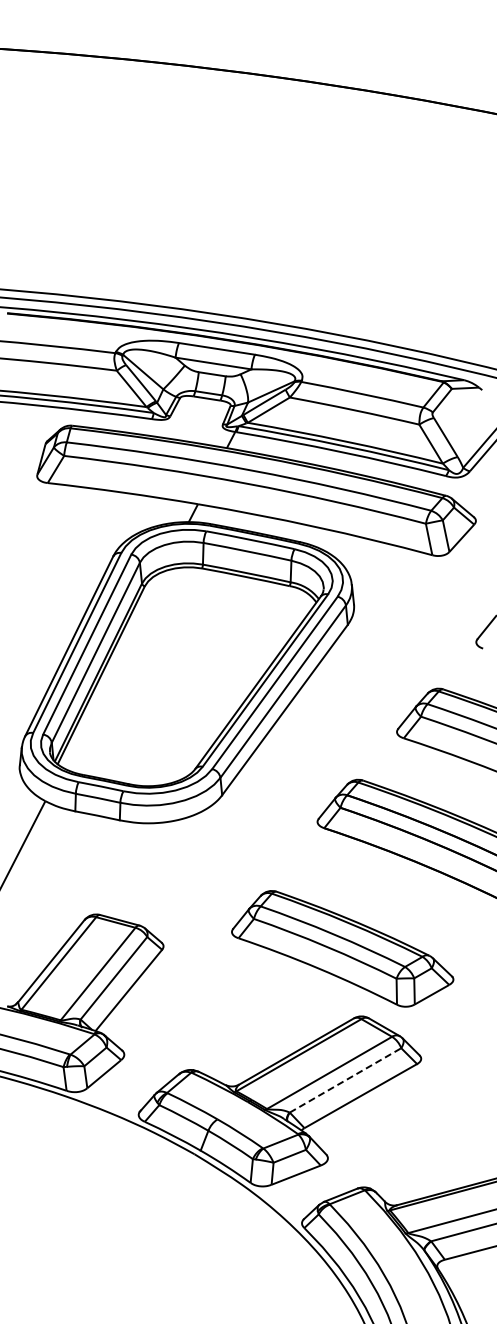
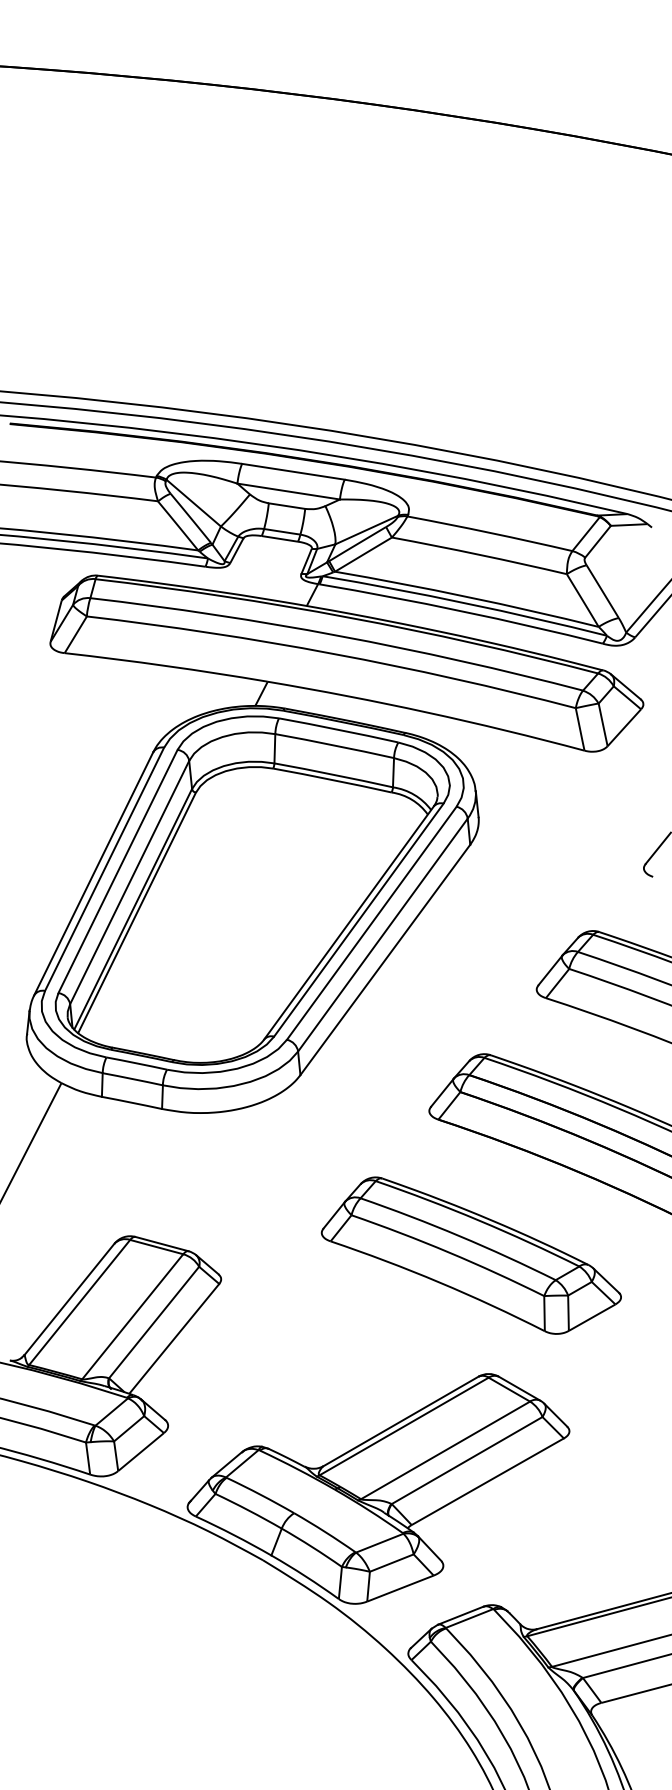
part: (342, 948) -> (471, 1255), moved
line: (345, 1080) -> (467, 1460), dashed -> solid

